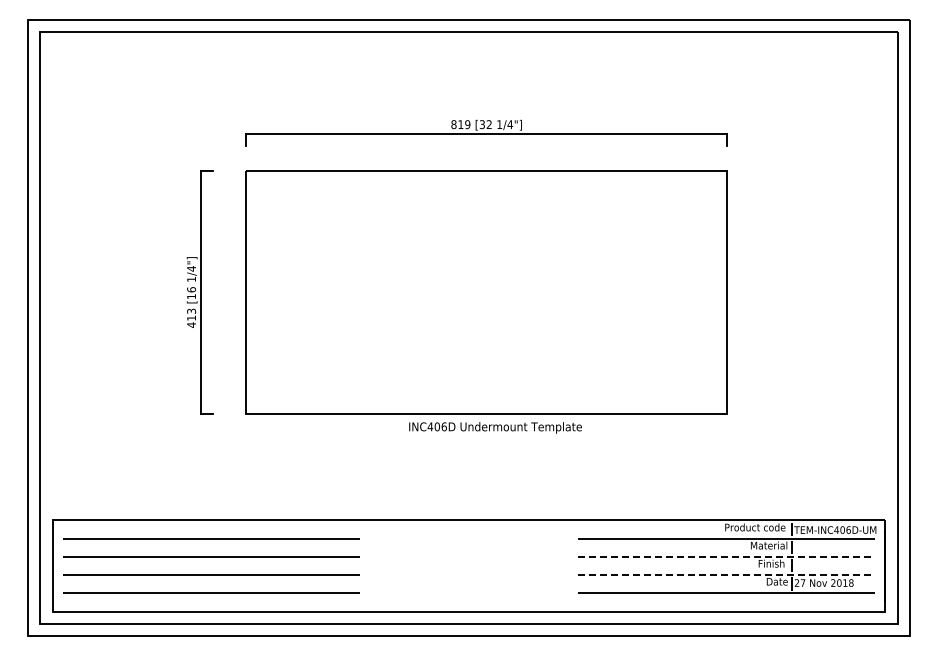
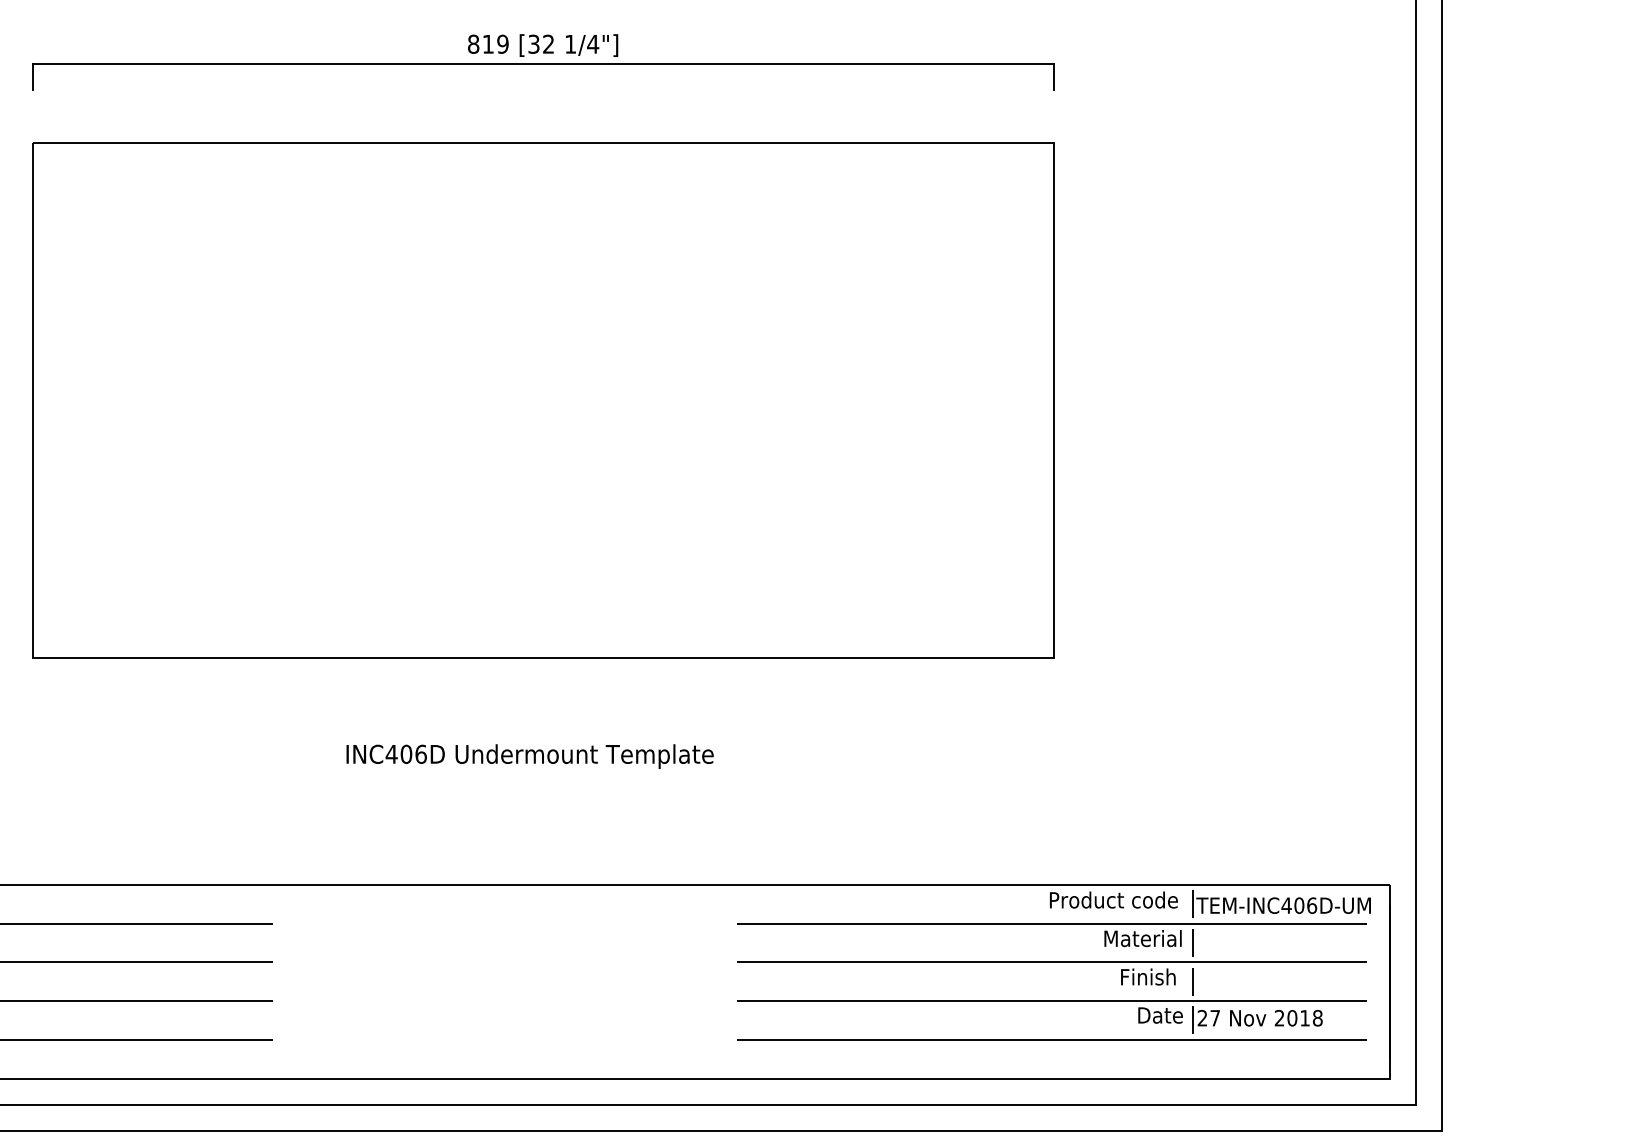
text: (495, 427) -> (529, 755), moved
line: (726, 556) -> (1052, 961), dashed -> solid
line: (726, 575) -> (1052, 1002), dashed -> solid

